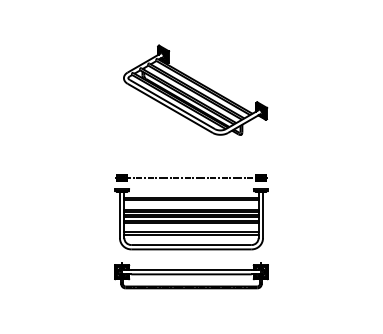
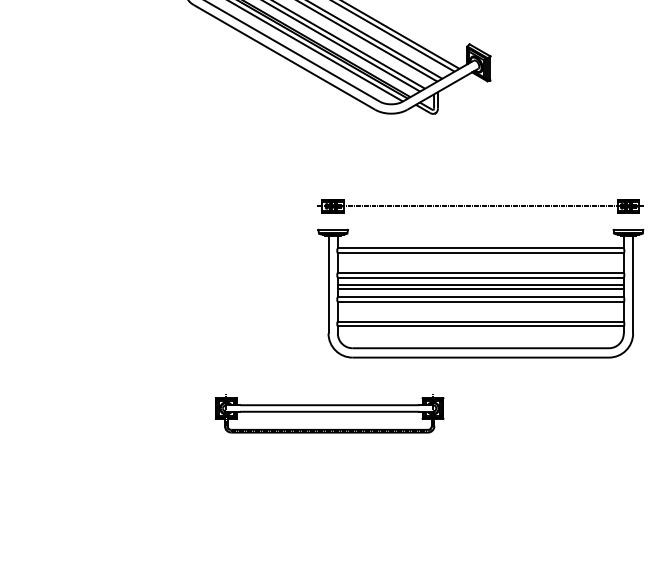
part: (191, 212) -> (480, 279), moved
part: (191, 275) -> (329, 413), size x0.7

